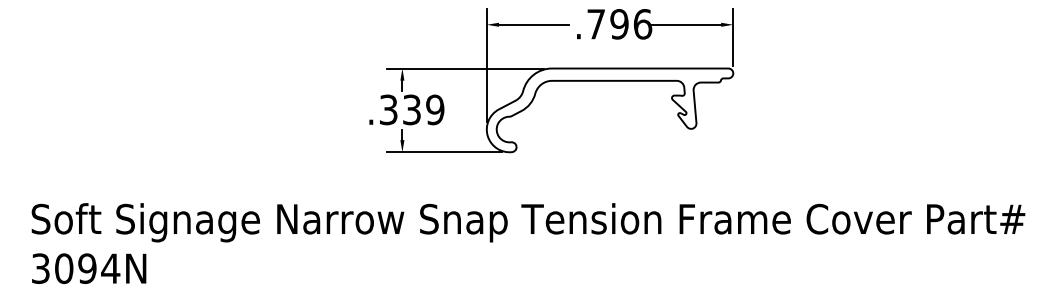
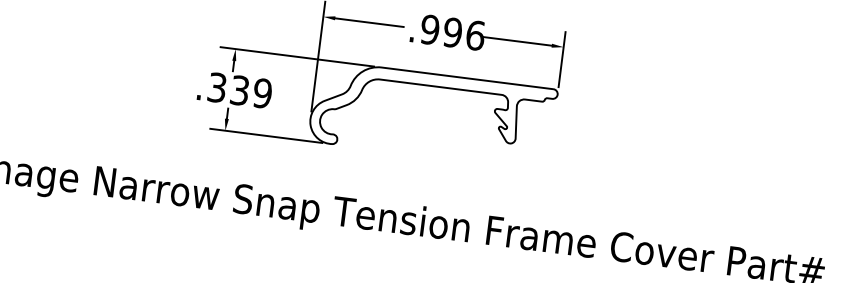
text: (596, 24) -> (430, 30), .796 -> .996

